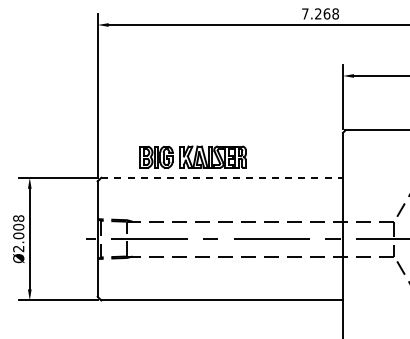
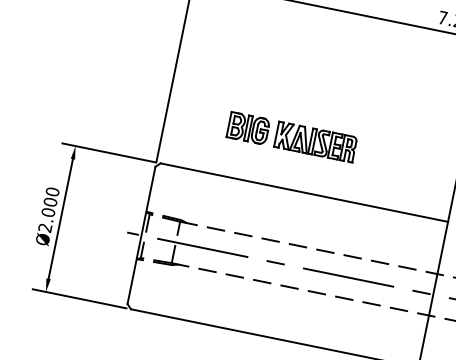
part: (192, 156) -> (291, 136), moved
line: (222, 177) -> (304, 192), dashed -> solid
text: (18, 218) -> (52, 191), Ø2.008 -> Ø2.000

